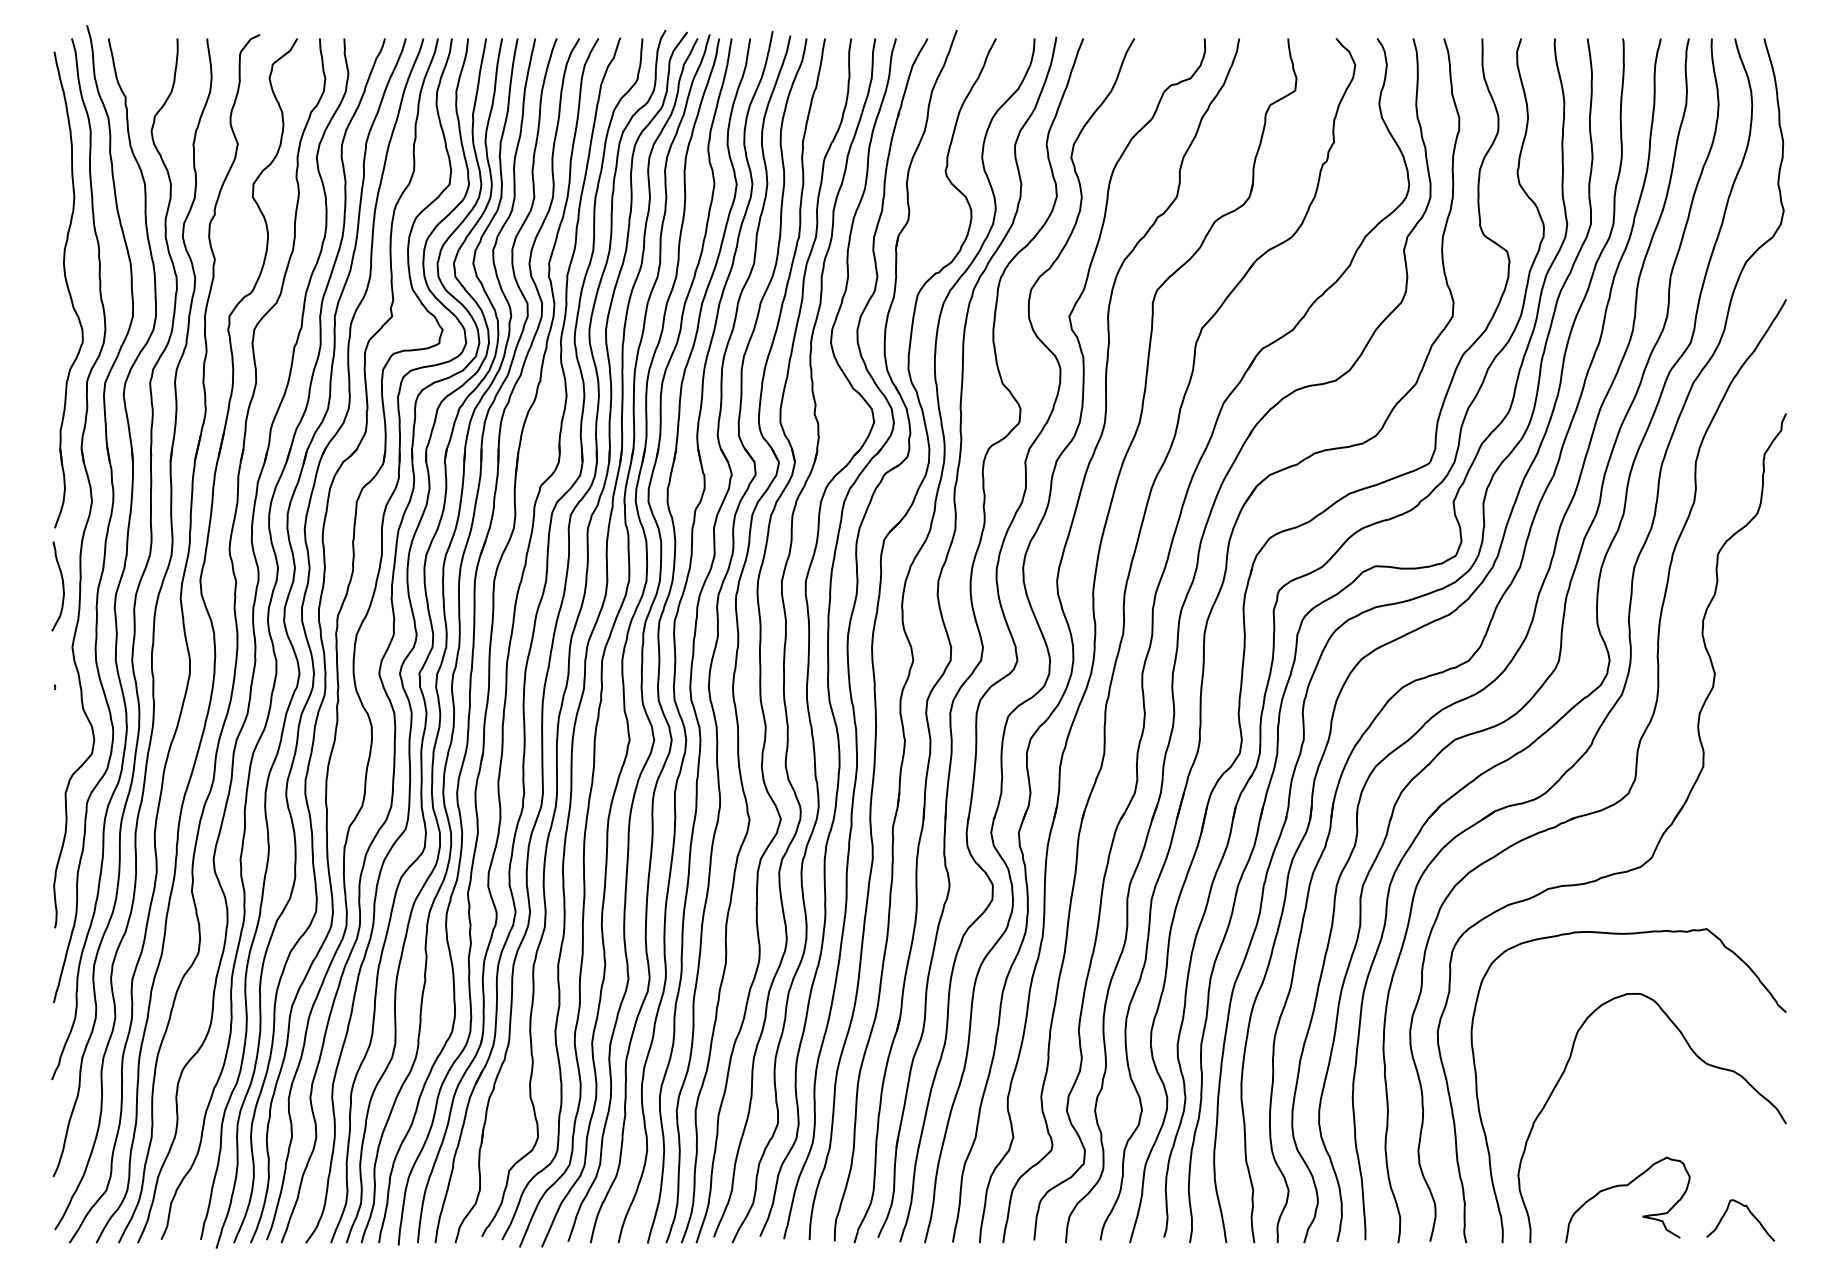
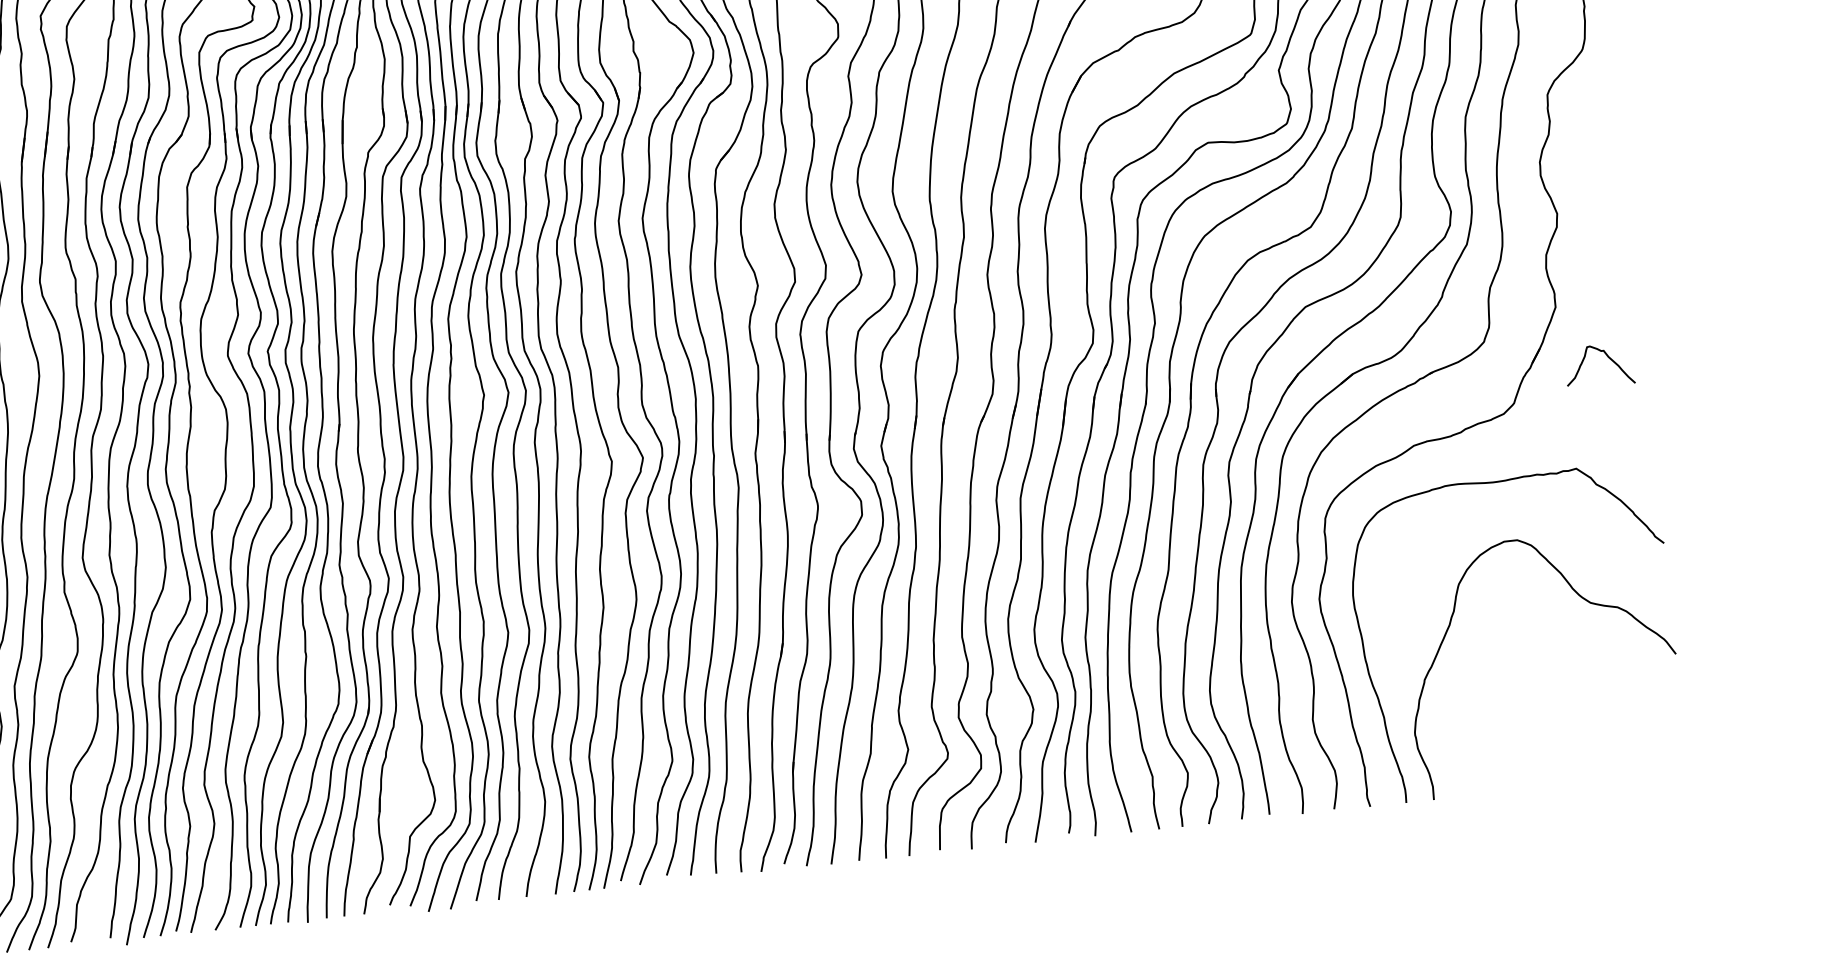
curve: (1627, 1186) -> (1524, 733), removed
curve: (1748, 1211) -> (1606, 356), moved

